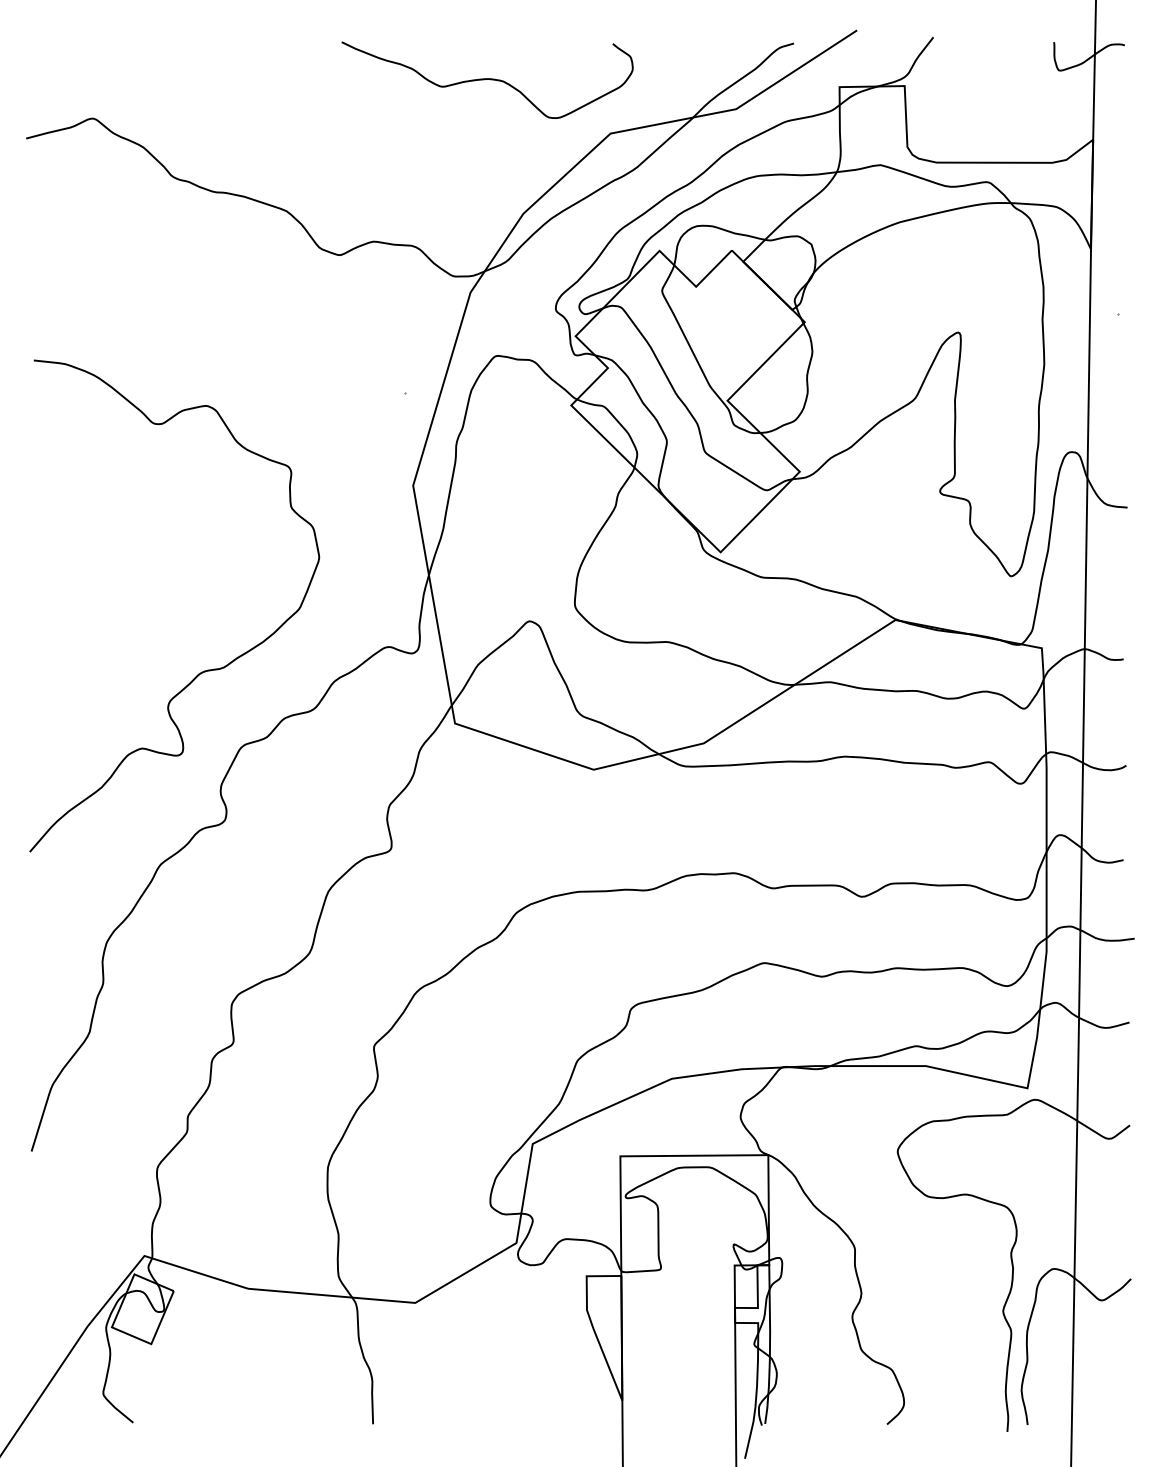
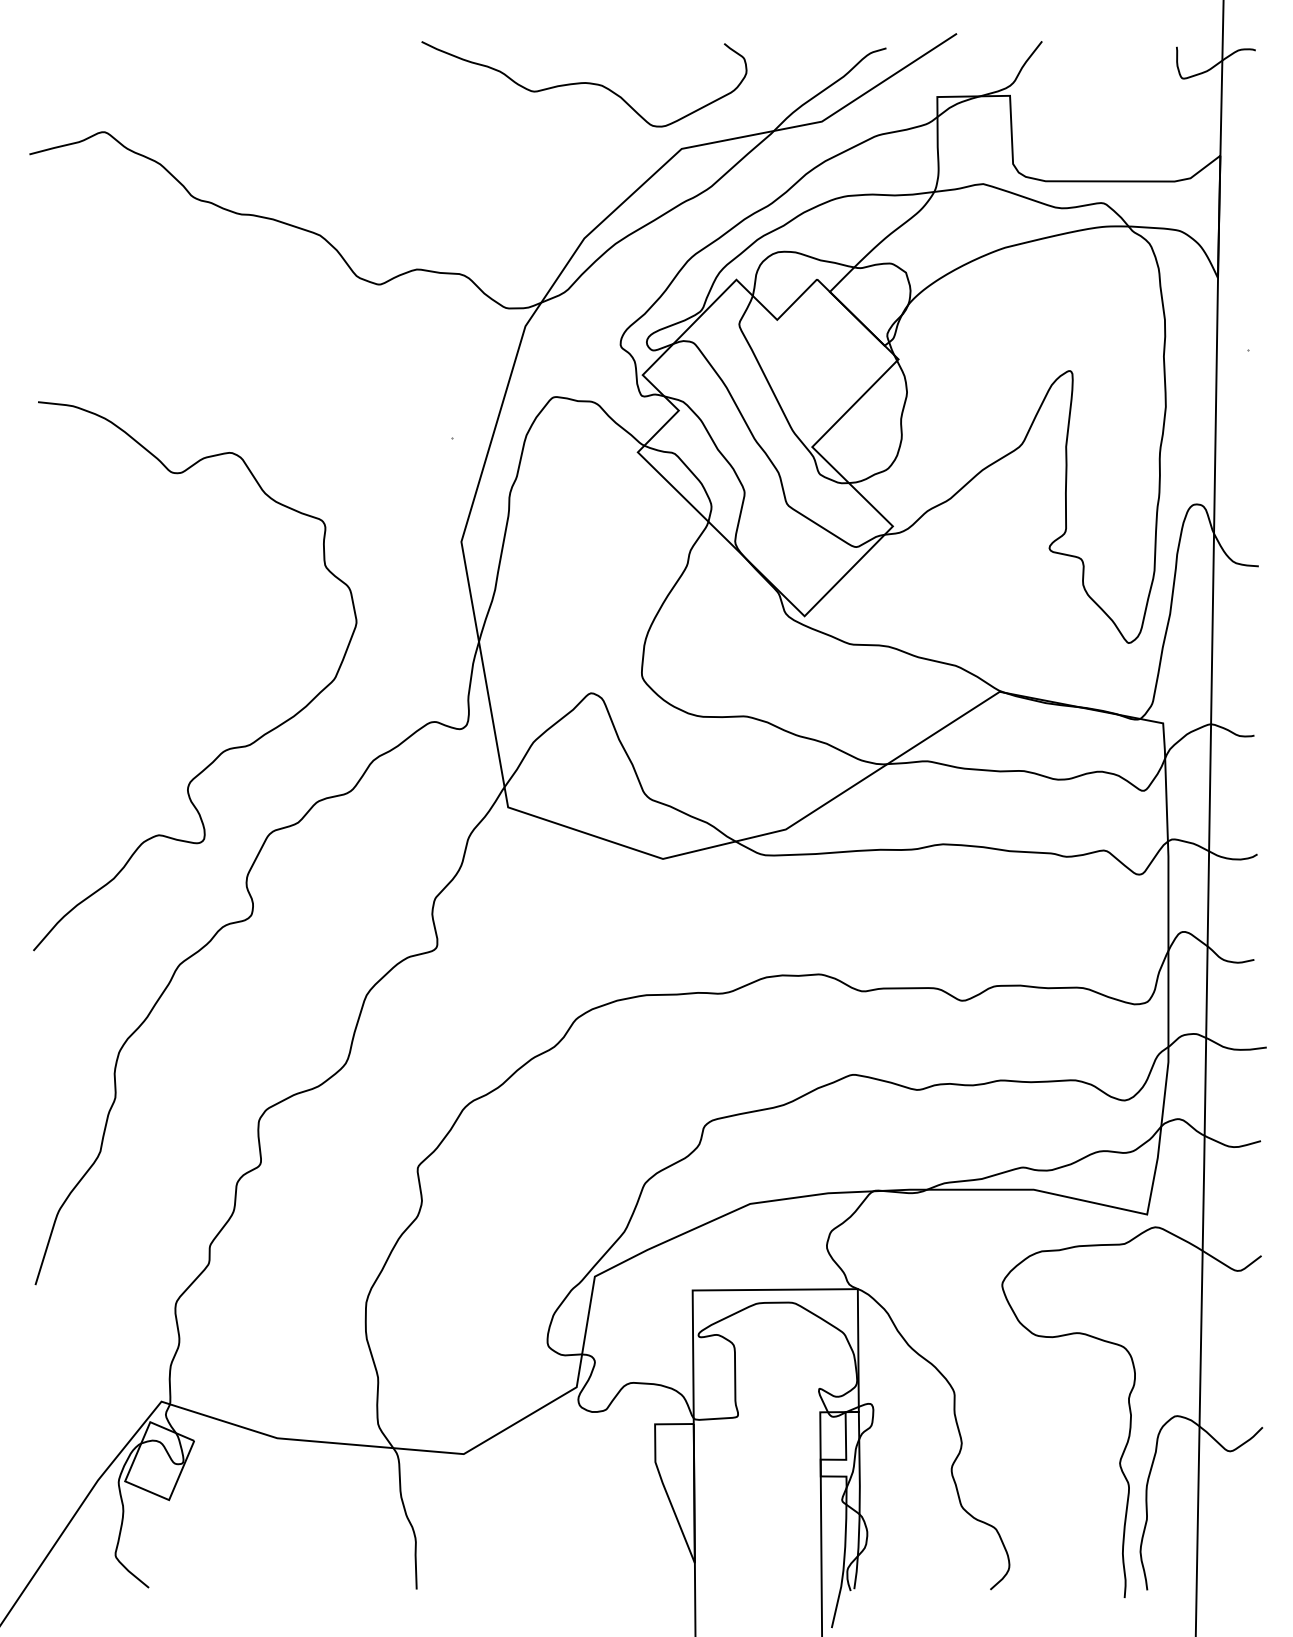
curve: (487, 79) -> (584, 83), moved

